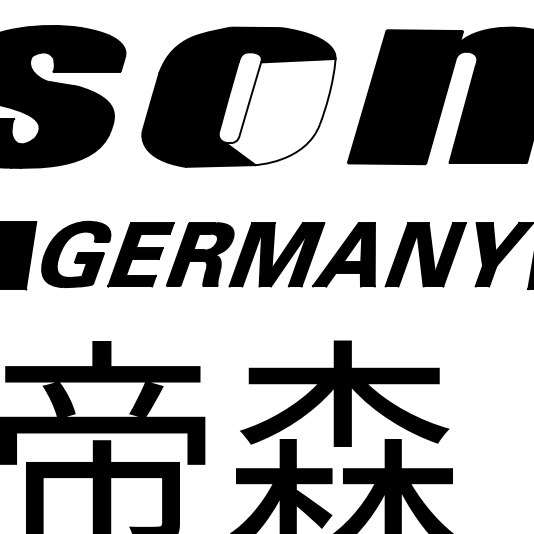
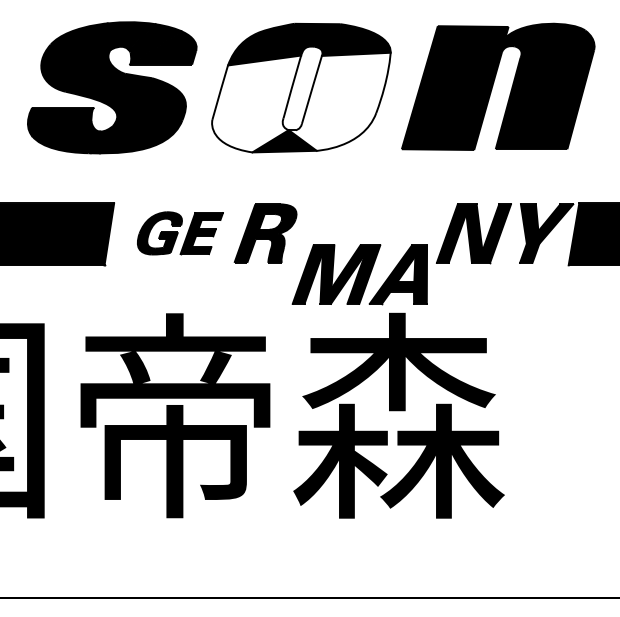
fill: (190, 113) -> (256, 103), removed
part: (108, 254) -> (180, 233), size x0.7
part: (301, 254) -> (359, 274), moved

